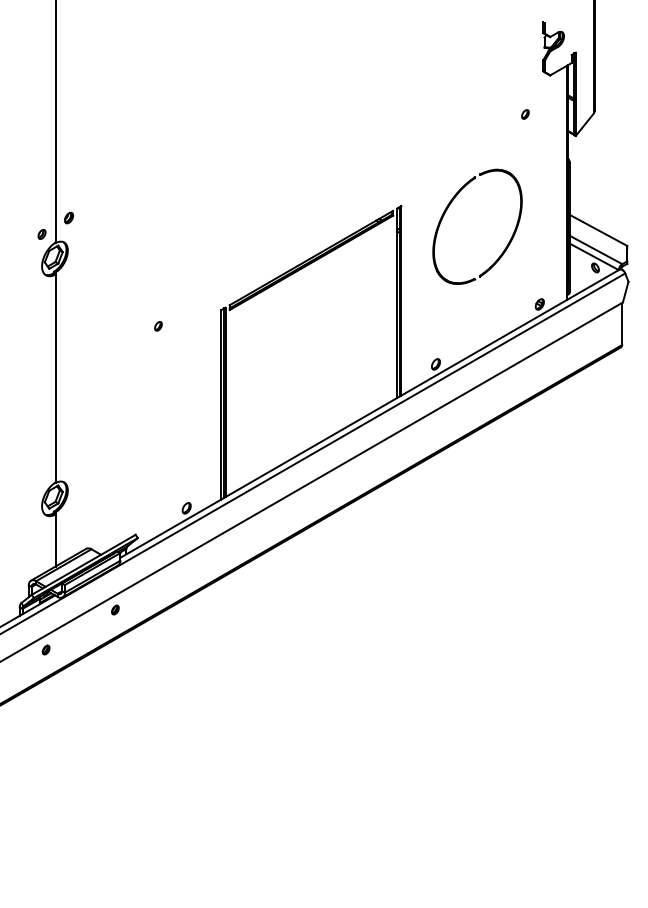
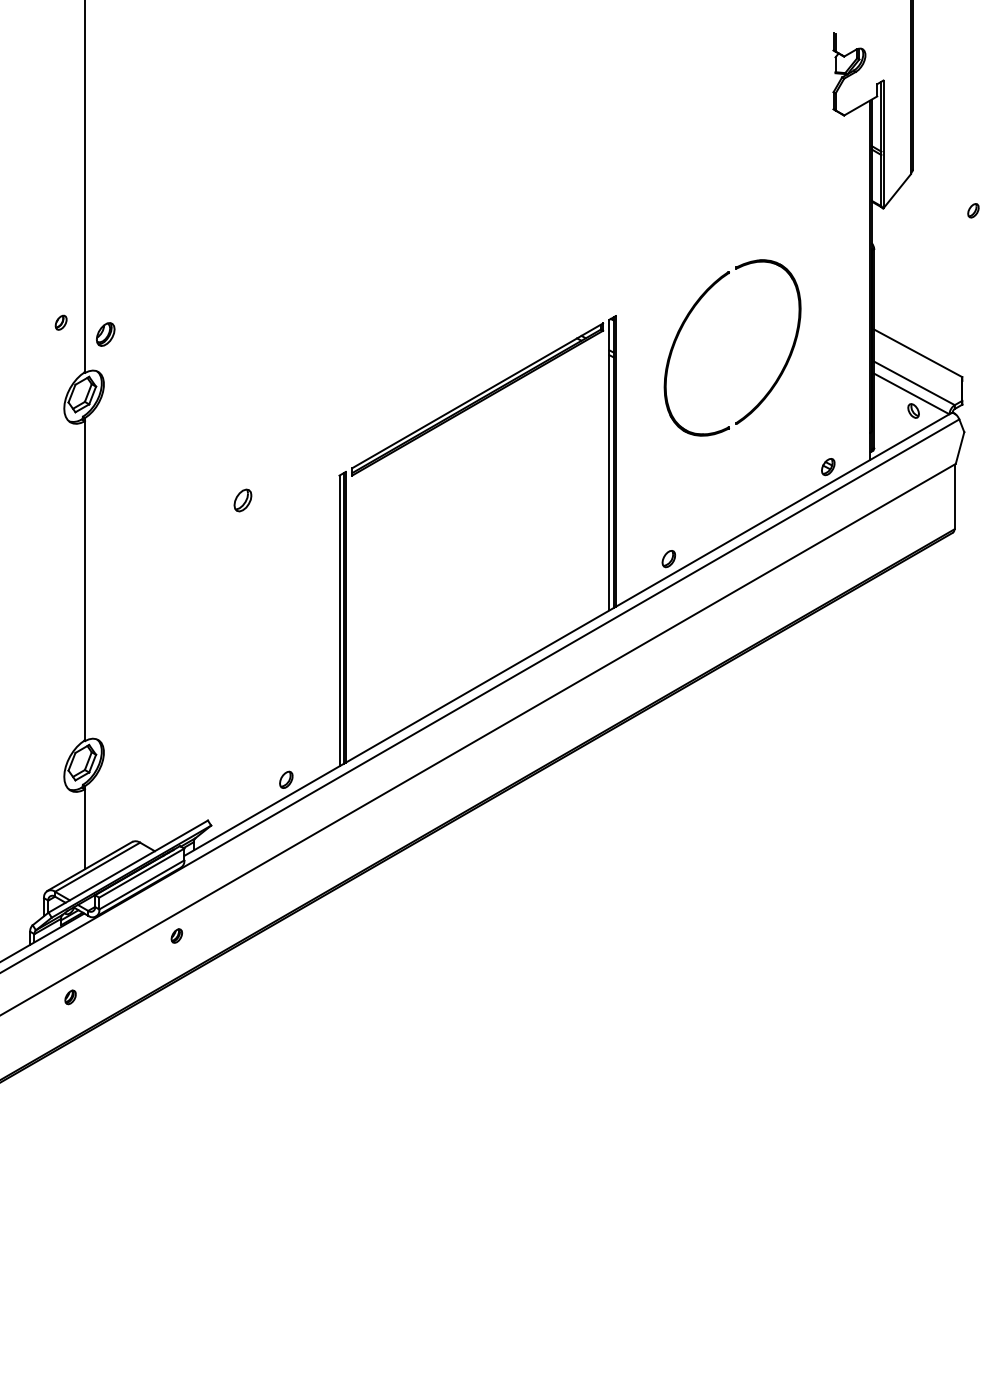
part: (525, 114) -> (973, 210), moved
part: (68, 217) -> (104, 333), size x1.4
part: (41, 234) -> (60, 322), moved
part: (158, 326) -> (243, 500), size x1.6

